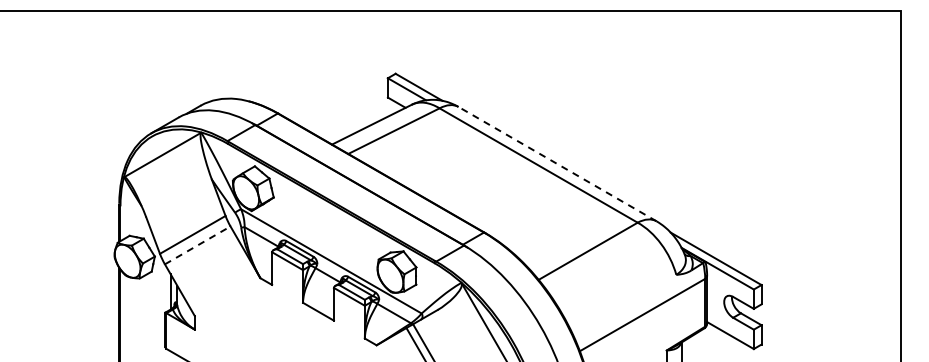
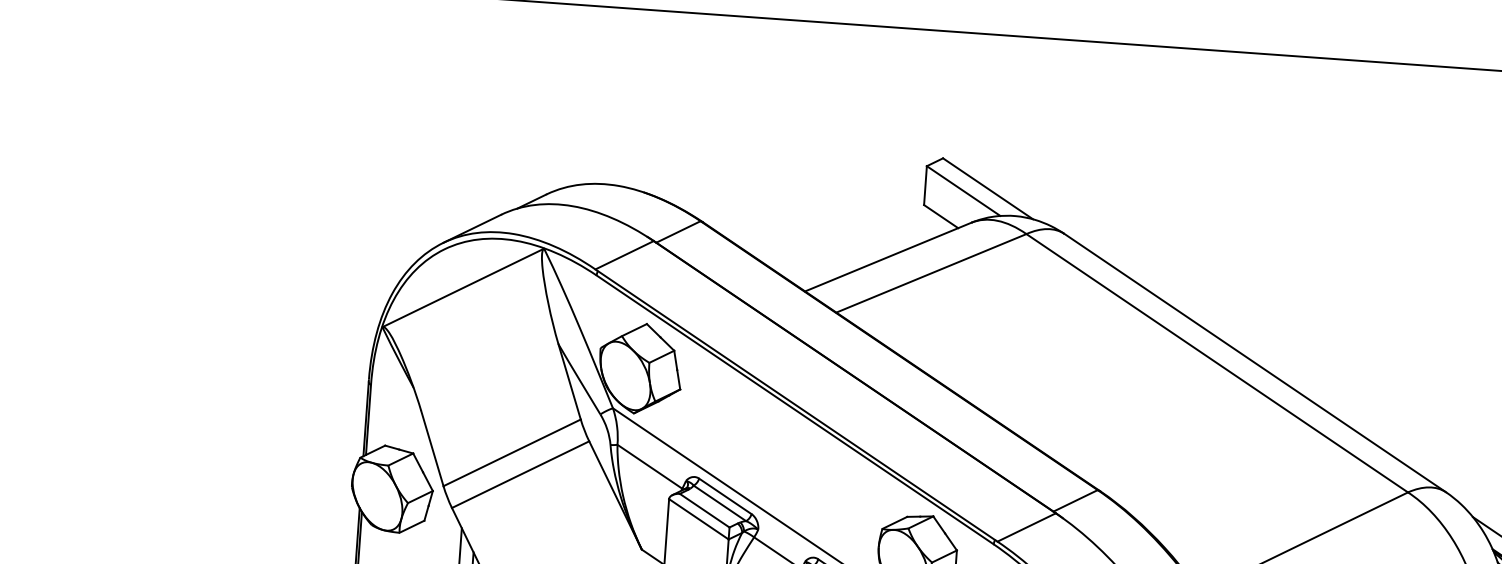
line: (557, 163) -> (1255, 361), dashed -> solid
line: (197, 245) -> (520, 474), dashed -> solid

